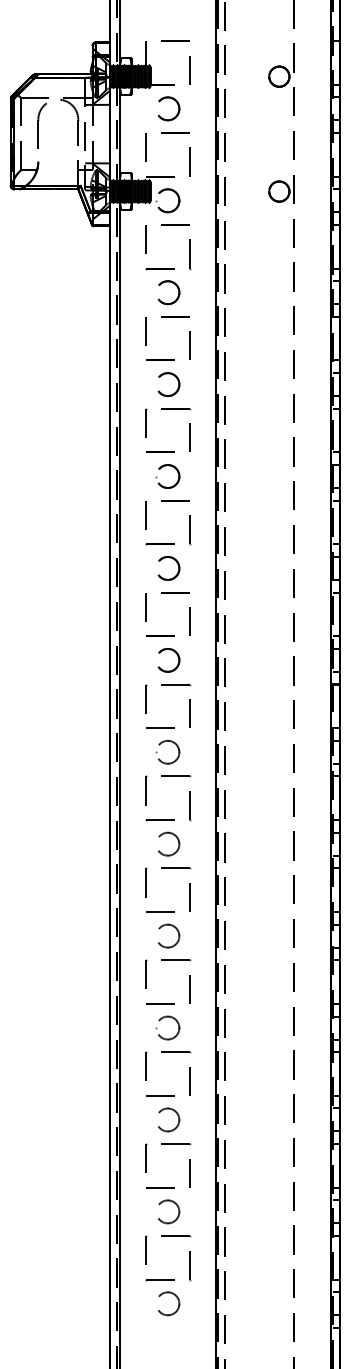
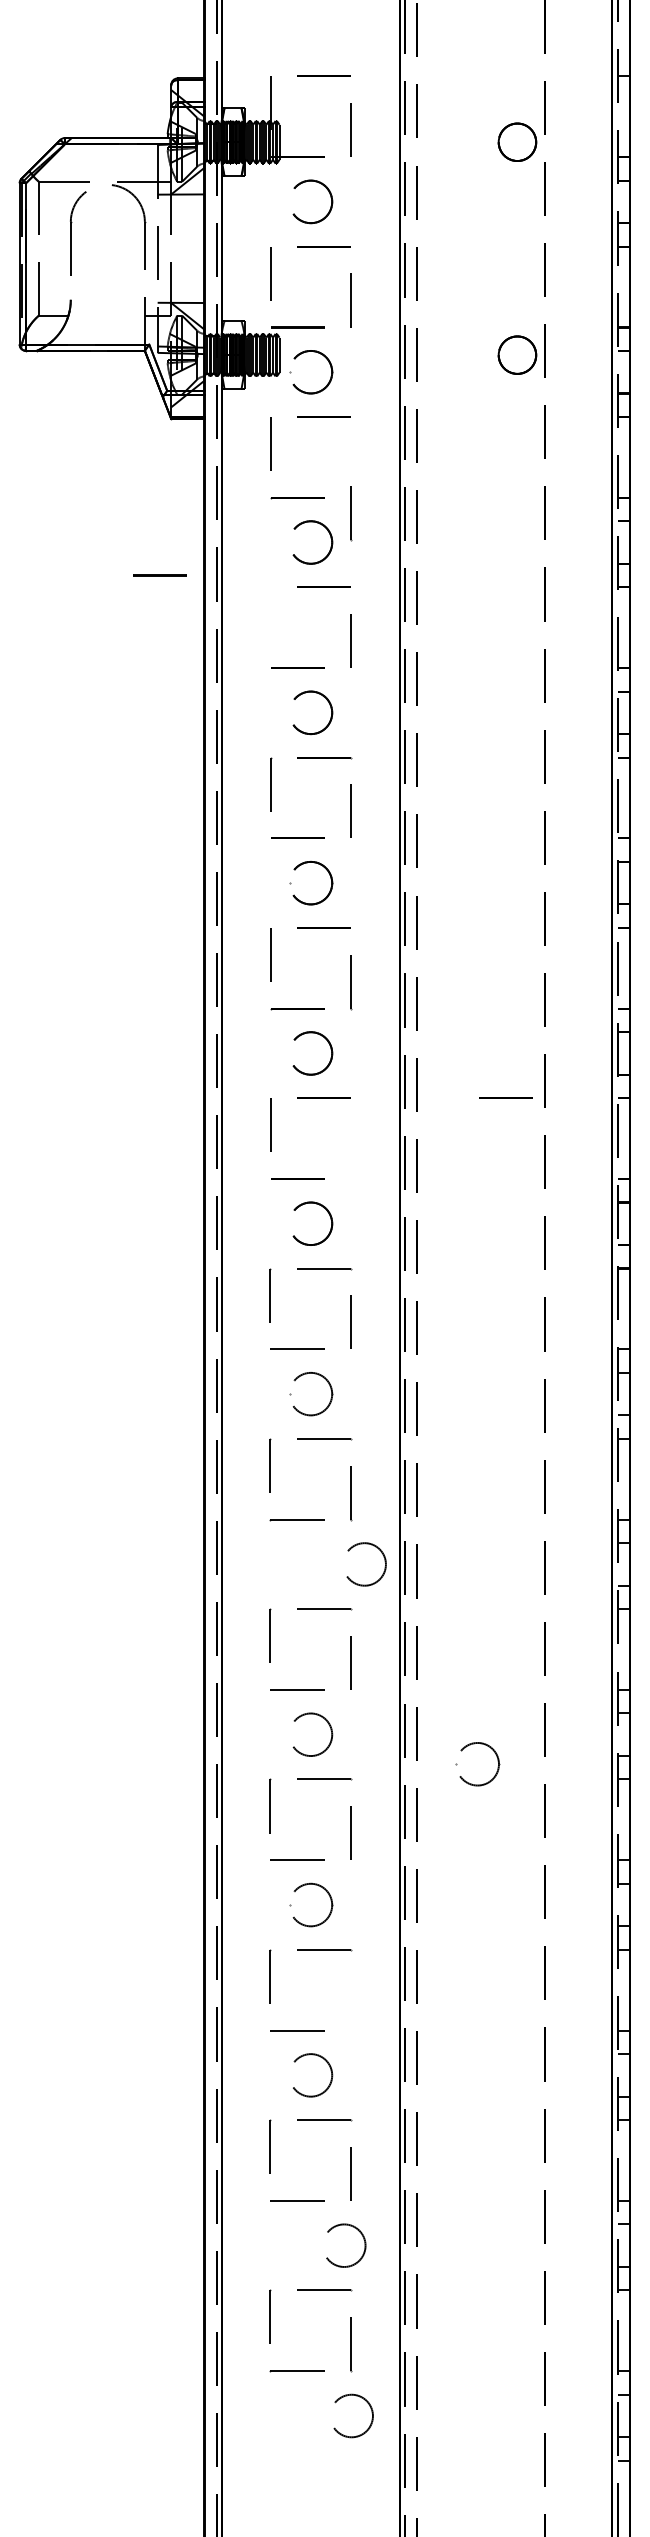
line: (190, 254) -> (352, 514), moved
line: (86, 309) -> (160, 573), added
line: (145, 331) -> (269, 614), removed
line: (273, 592) -> (506, 1098), added
line: (189, 621) -> (350, 1151), removed
circle: (169, 843) -> (367, 1563), moved
part: (253, 942) -> (469, 1746), added
line: (189, 1081) -> (350, 2004), removed
circle: (169, 1211) -> (347, 2244), moved
circle: (169, 1303) -> (354, 2415), moved

